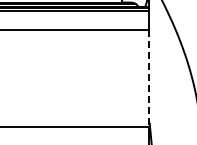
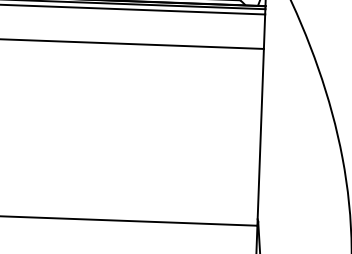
line: (149, 78) -> (260, 137), dashed -> solid

